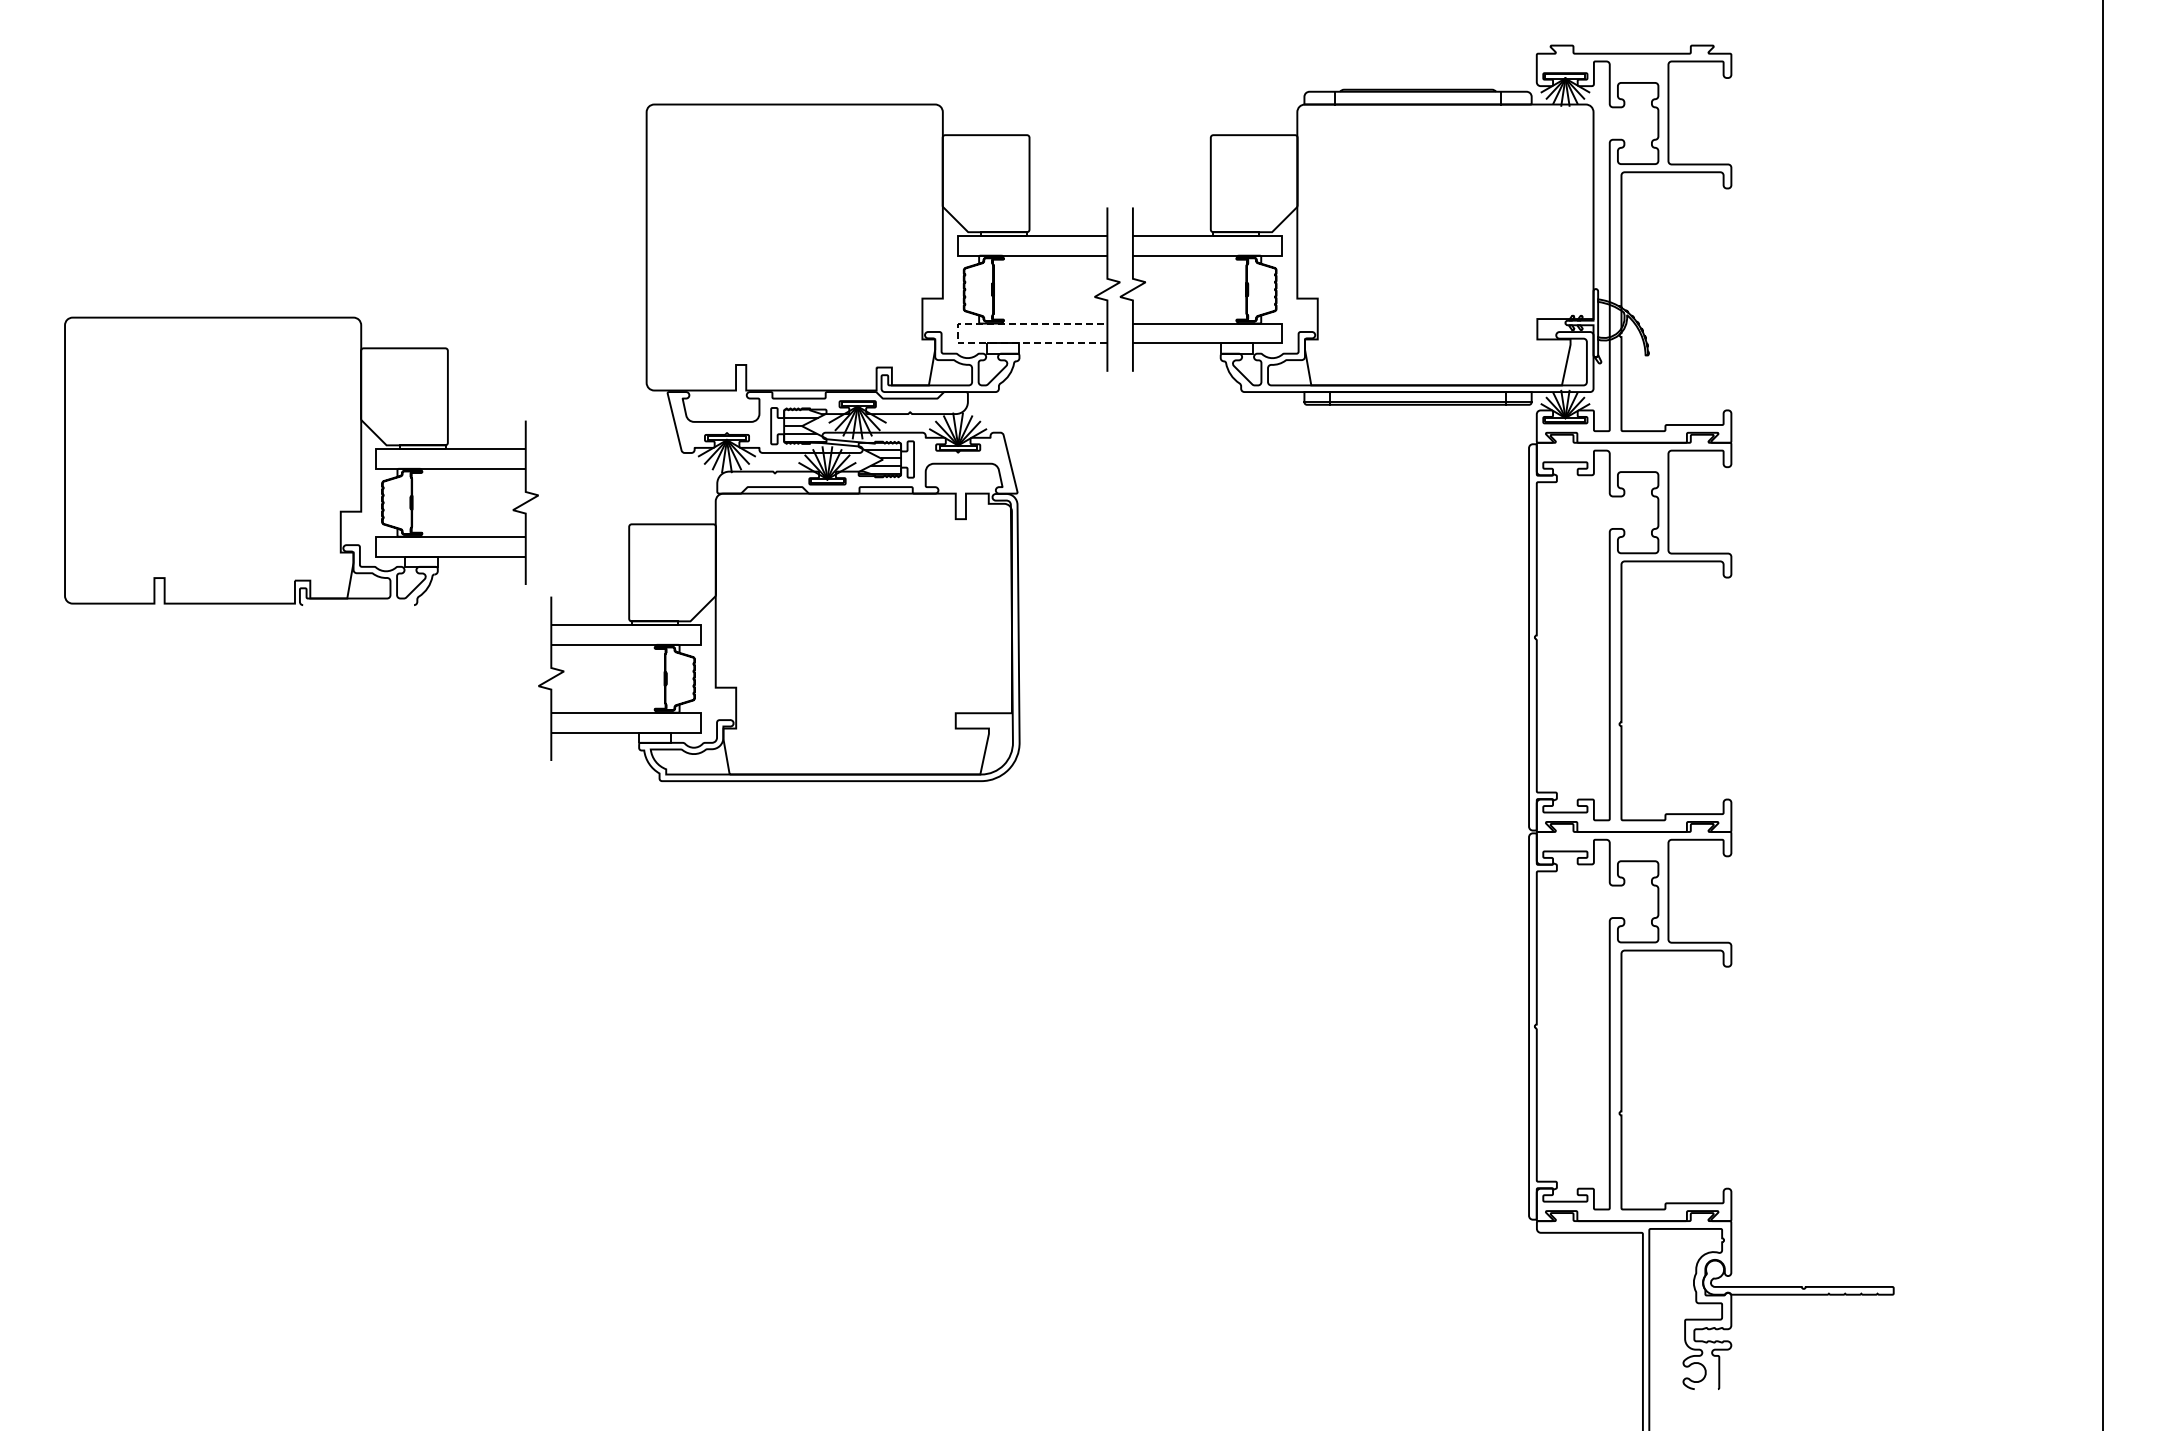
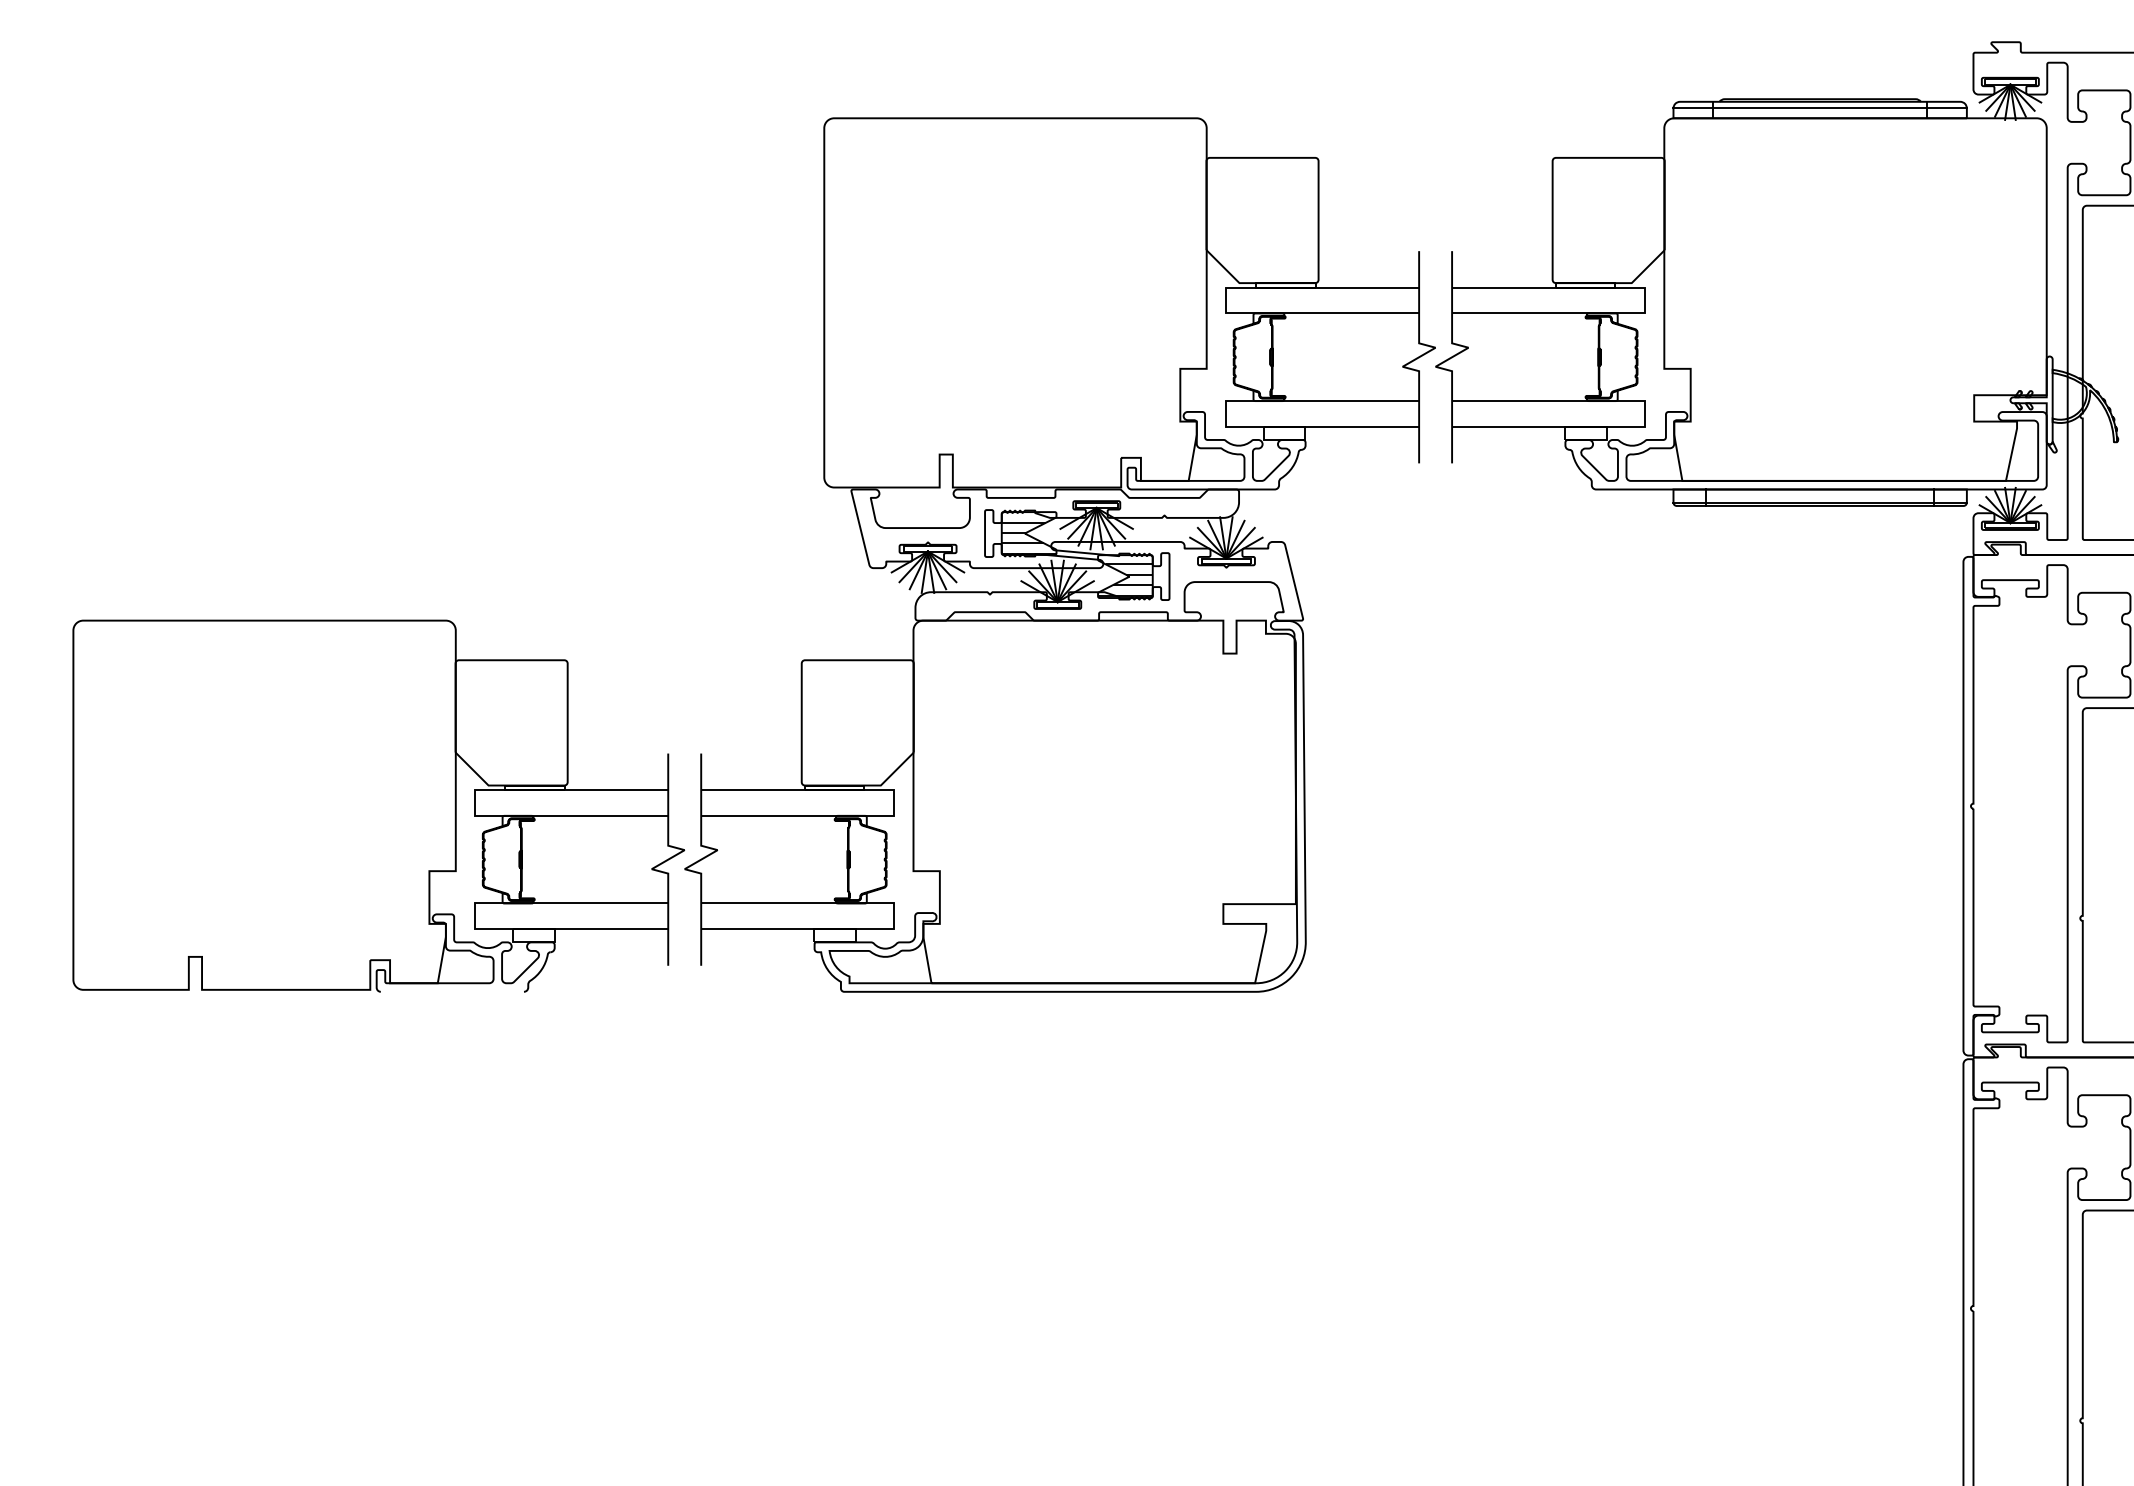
line: (1417, 96) -> (1819, 107), added
line: (958, 333) -> (1226, 413), dashed -> solid
part: (301, 460) -> (378, 805), moved

